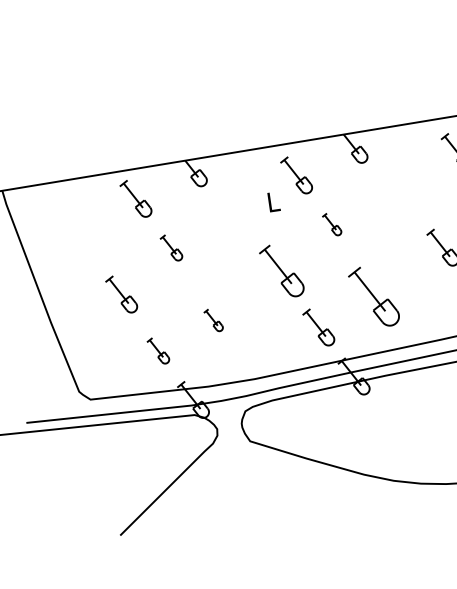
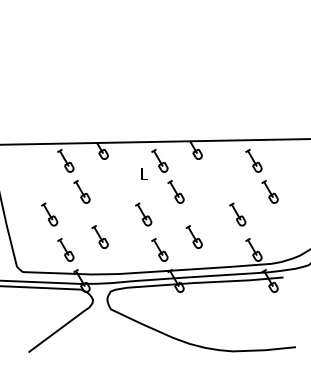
part: (331, 223) -> (175, 191), size x1.67
part: (170, 247) -> (81, 191), size x1.43
part: (282, 271) -> (143, 214), size x0.71
part: (373, 296) -> (193, 236), size x0.62
part: (212, 319) -> (99, 236), size x1.67
part: (157, 350) -> (65, 249), size x1.43

